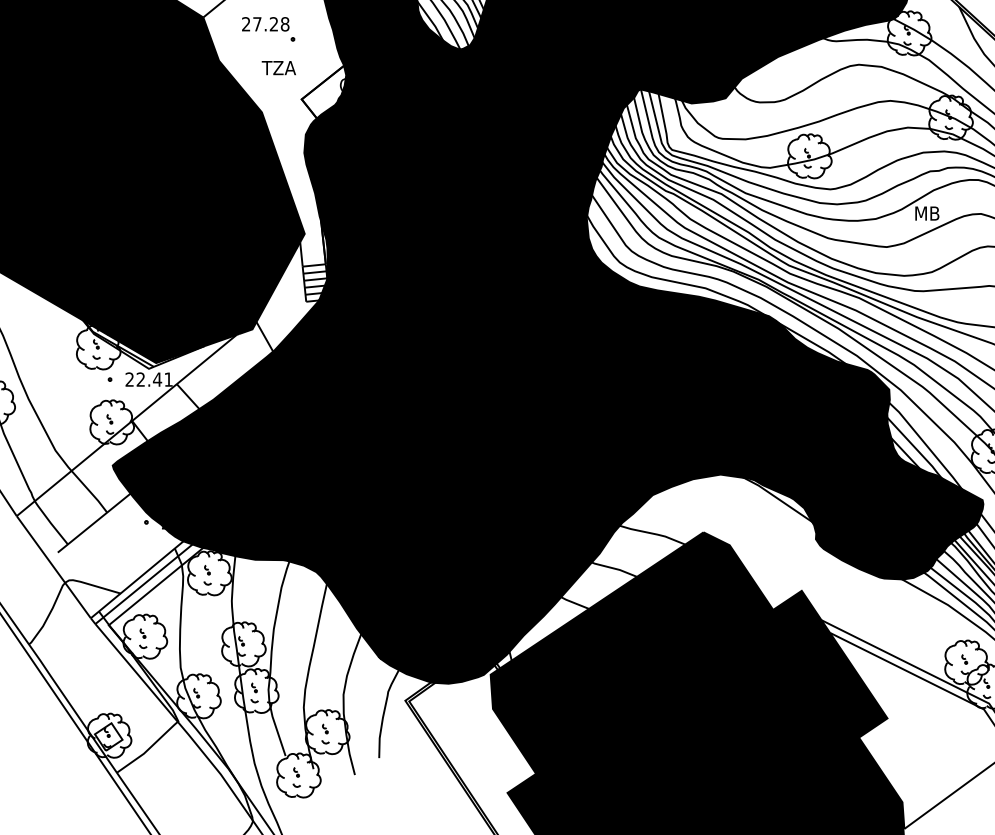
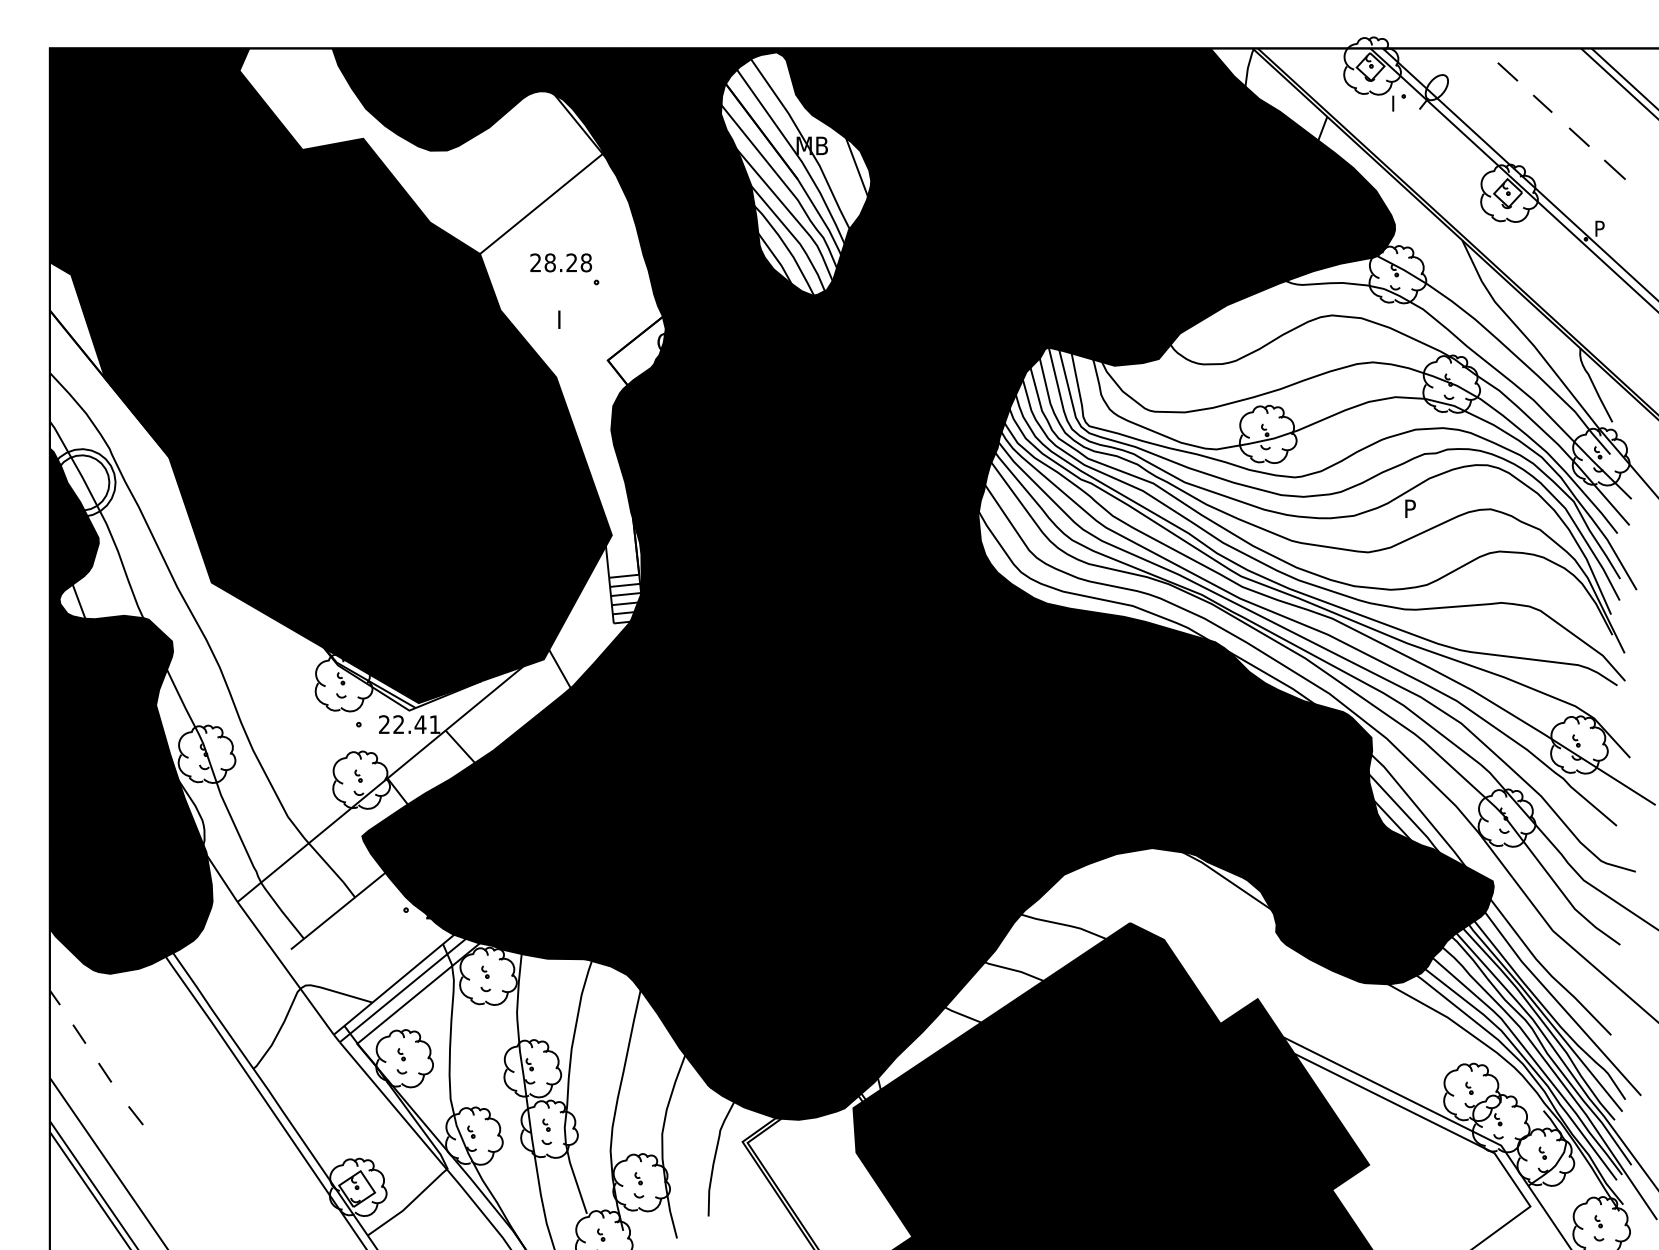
text: (256, 24) -> (549, 262), 27.28 -> 28.28
text: (279, 67) -> (578, 319), TZA -> I
text: (927, 213) -> (1421, 508), MB -> P

